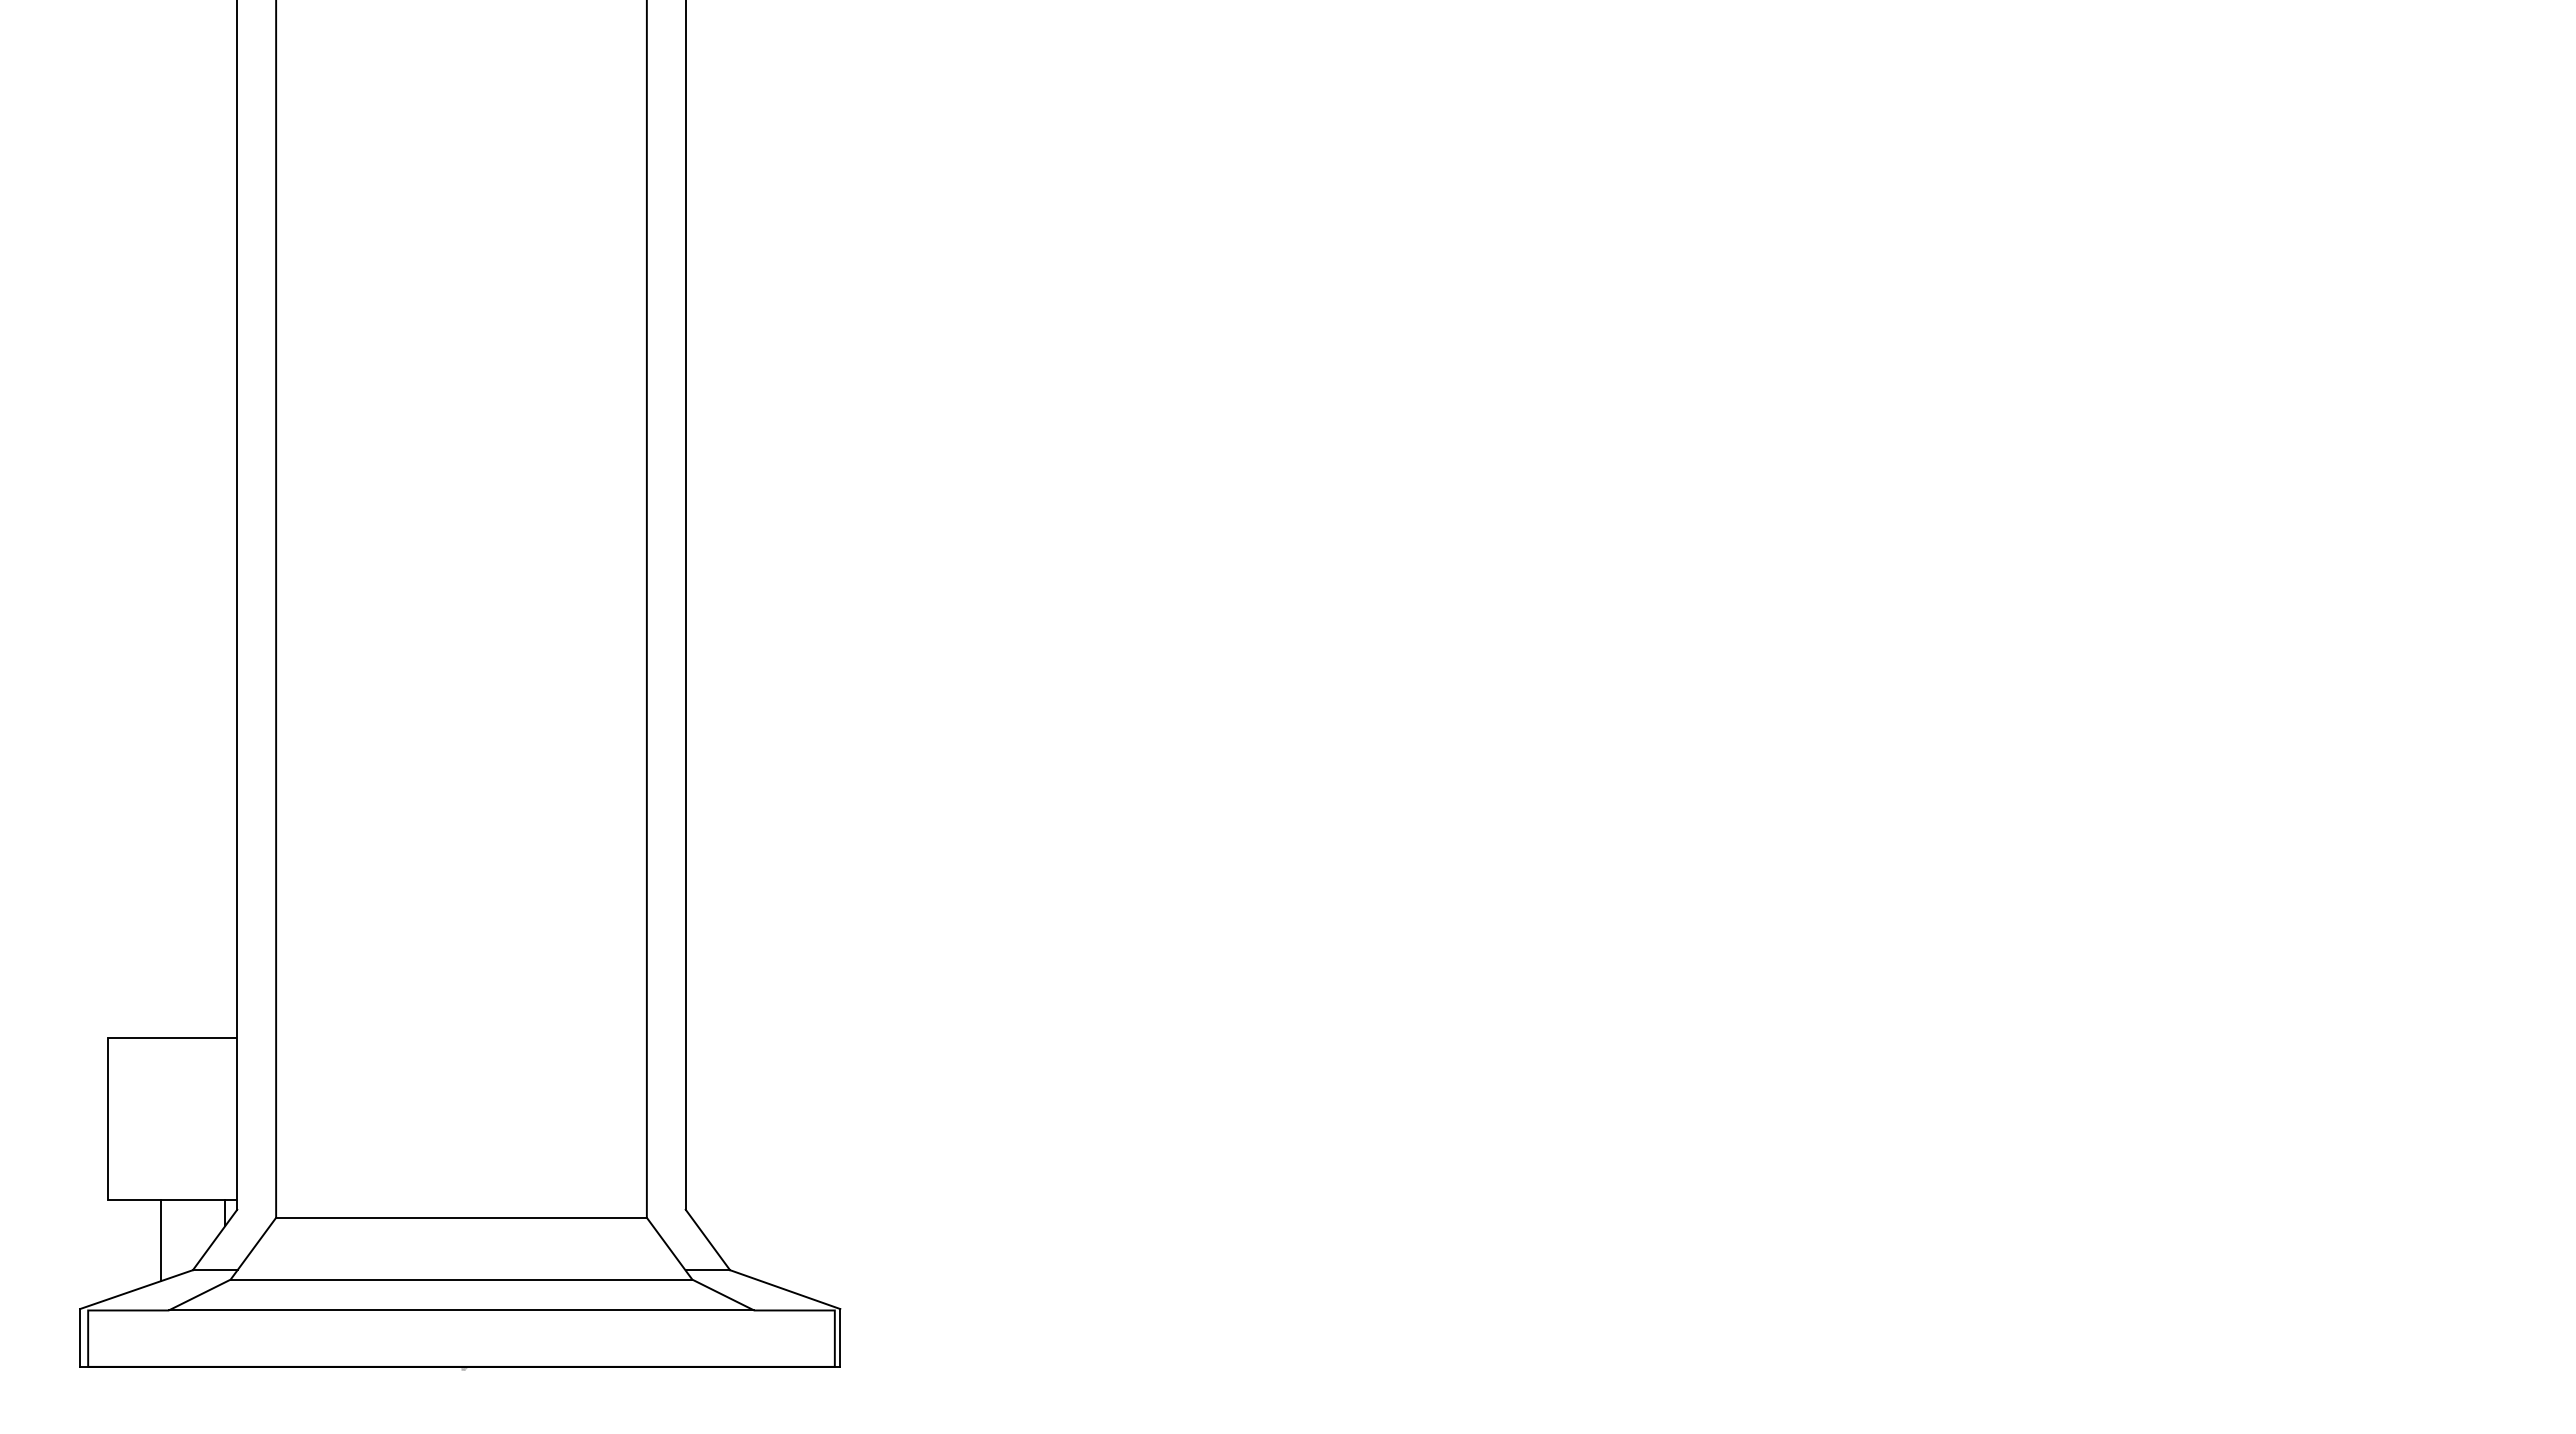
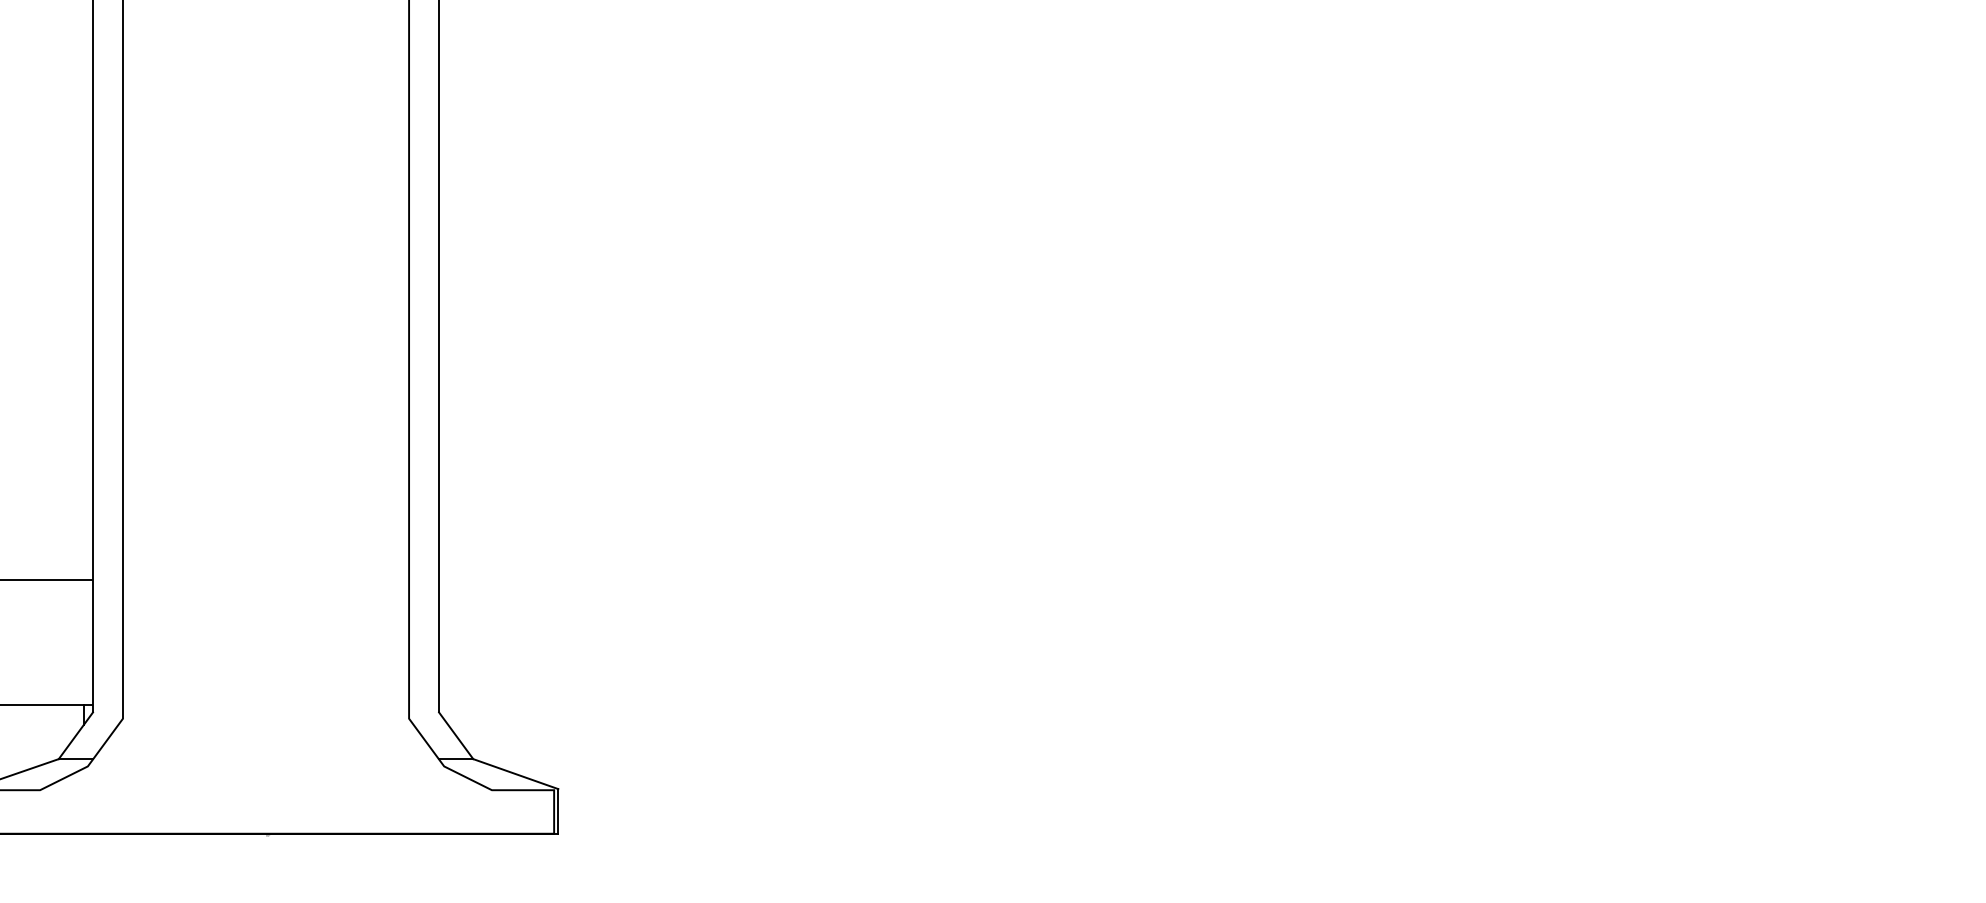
line: (461, 1217) -> (266, 718), removed
line: (160, 1240) -> (33, 736), removed
line: (461, 1279) -> (266, 766), removed
line: (461, 1310) -> (266, 790), removed

